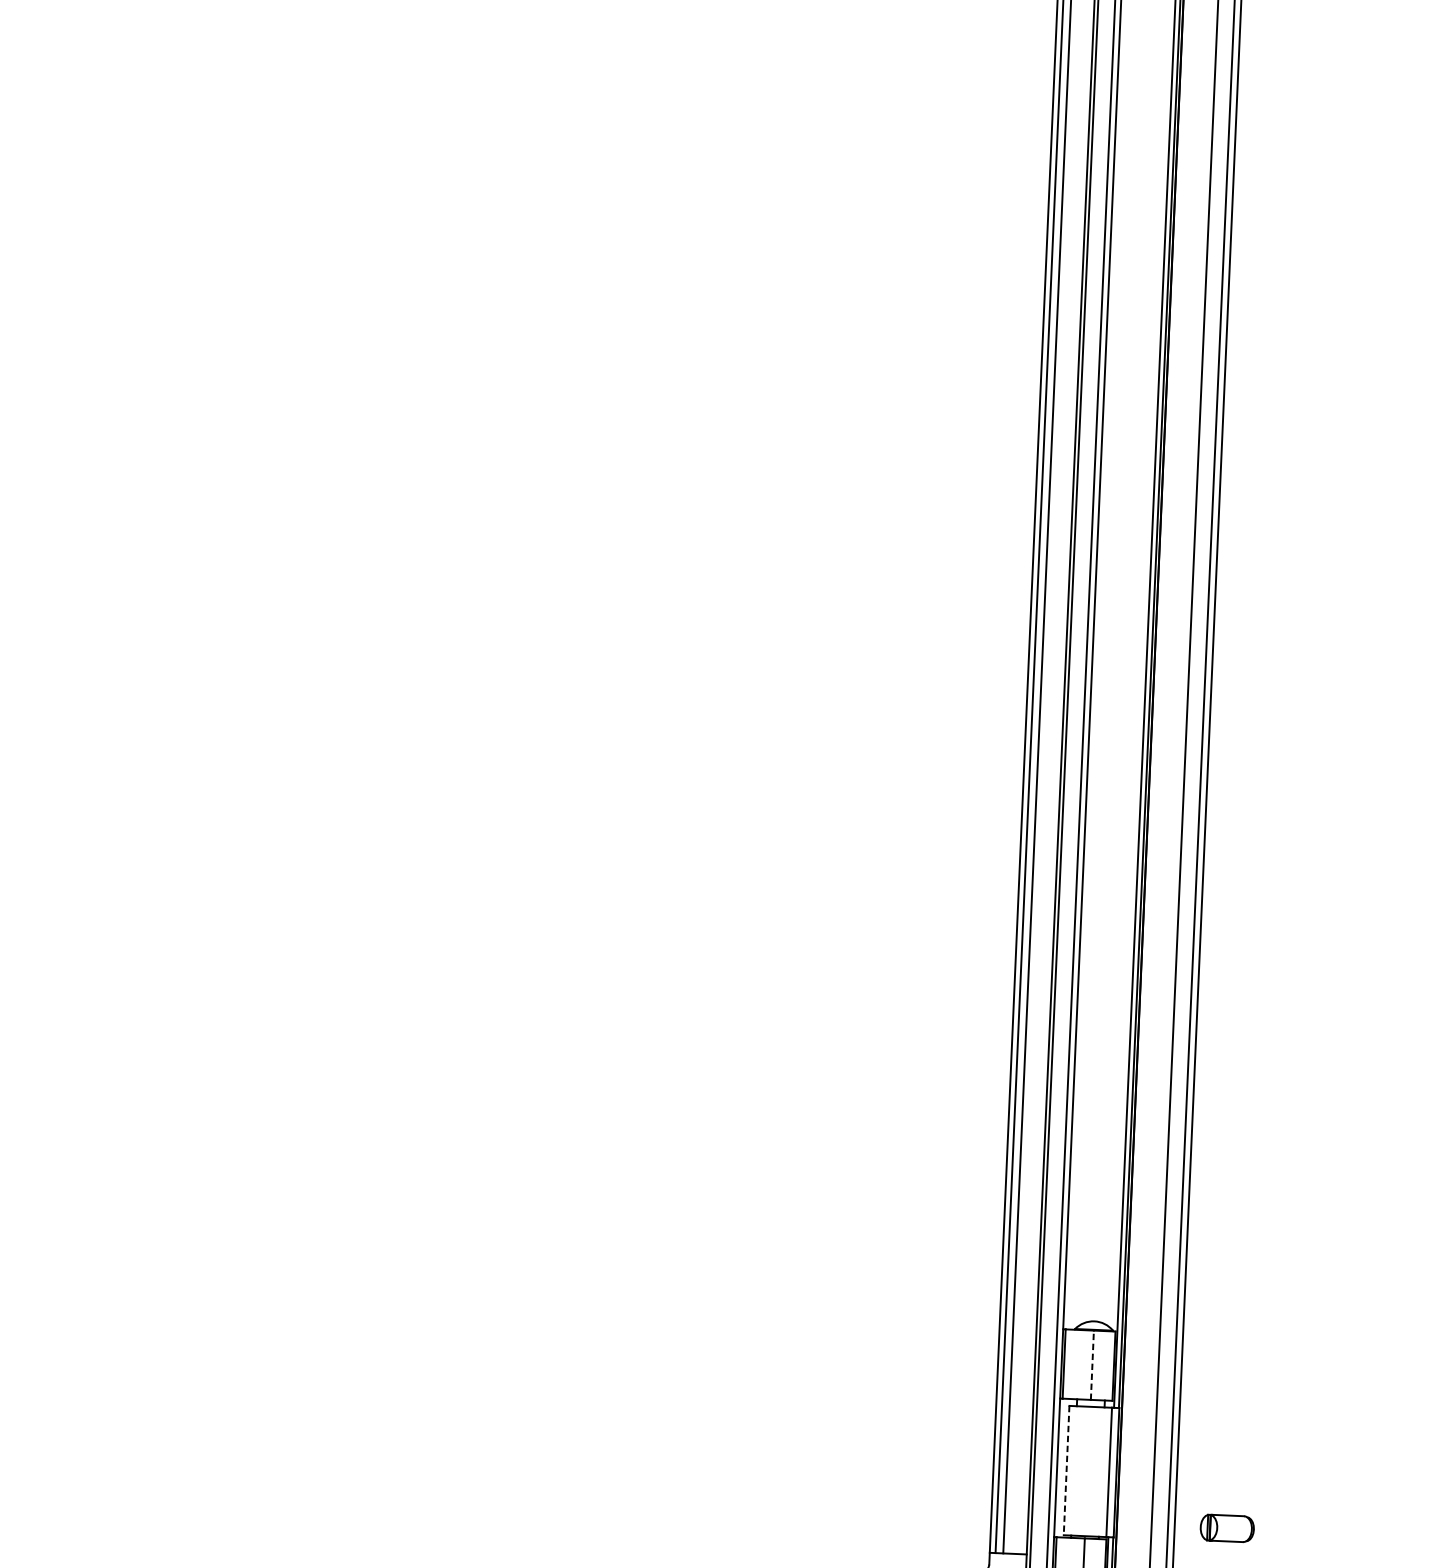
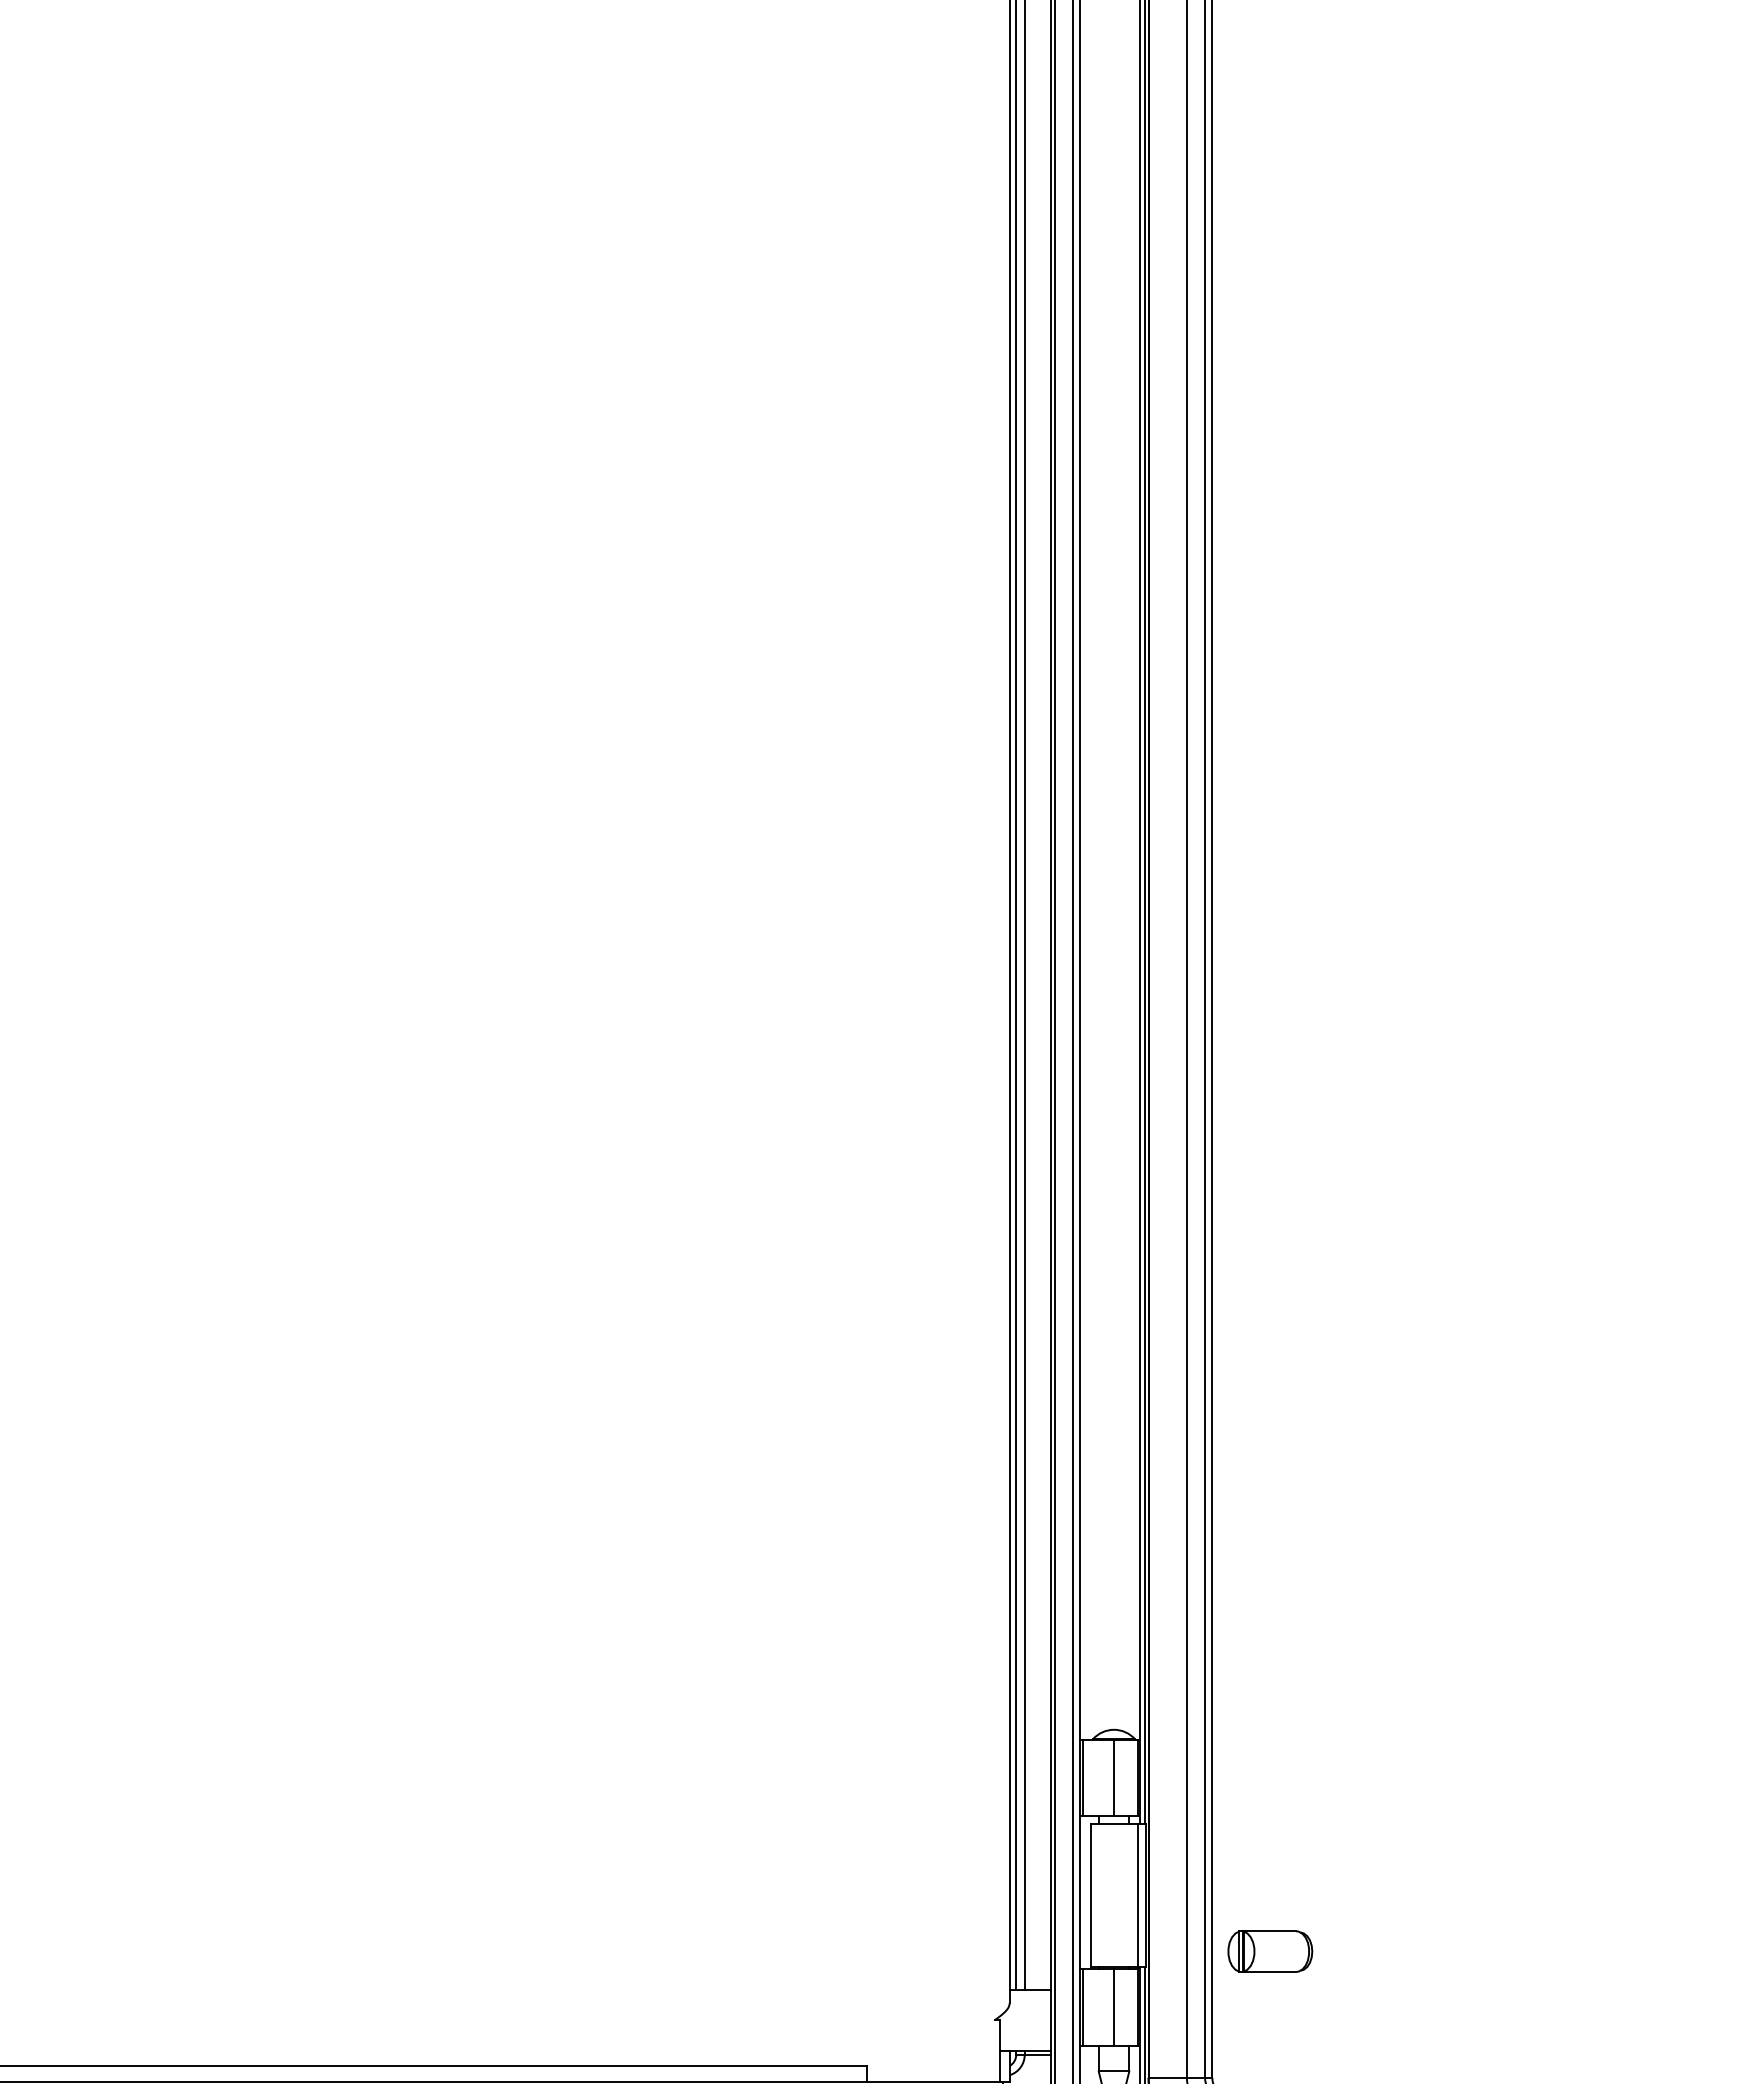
line: (1092, 1364) -> (1113, 1777), dashed -> solid
line: (1066, 1471) -> (1090, 1896), dashed -> solid
part: (1227, 1528) -> (1270, 1951), size x1.43

